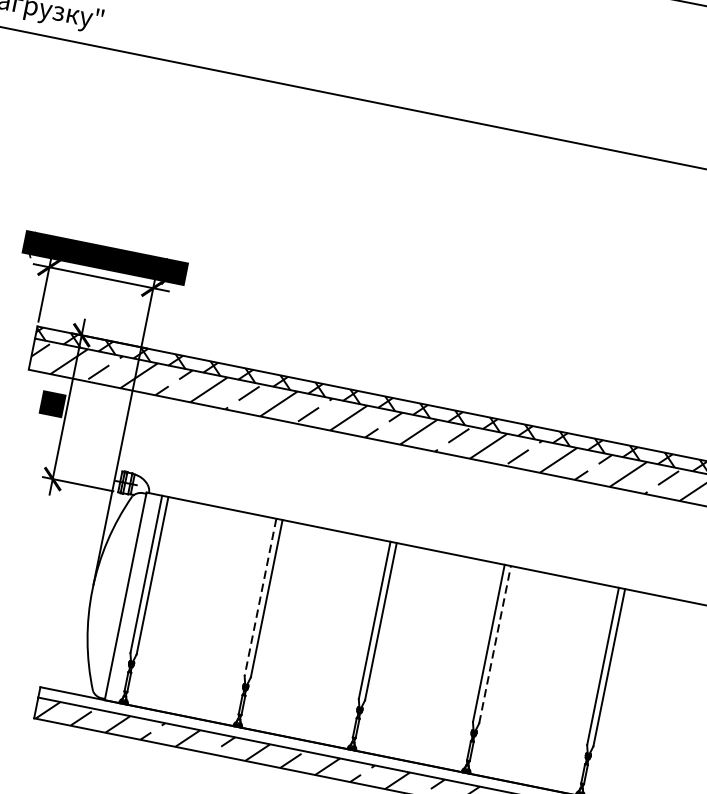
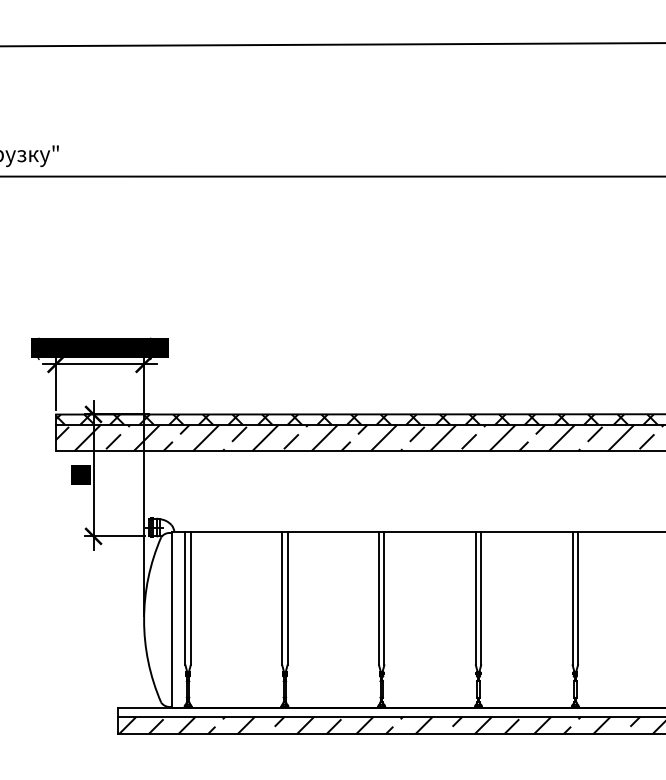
line: (260, 597) -> (282, 598), dashed -> solid
line: (495, 644) -> (481, 598), dashed -> solid

